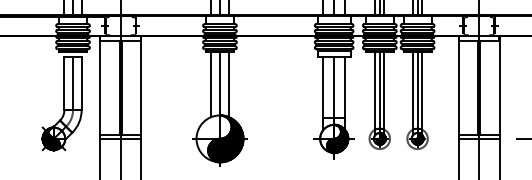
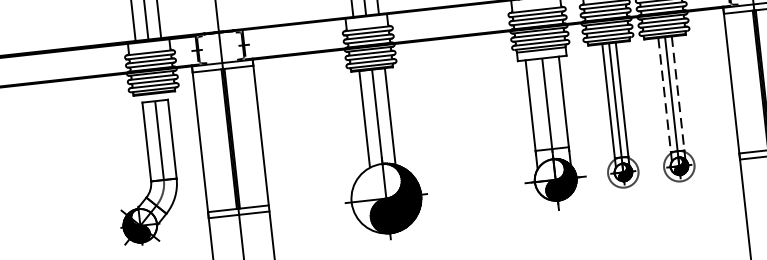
line: (413, 90) -> (665, 95), solid -> dashed
line: (422, 90) -> (678, 93), solid -> dashed

